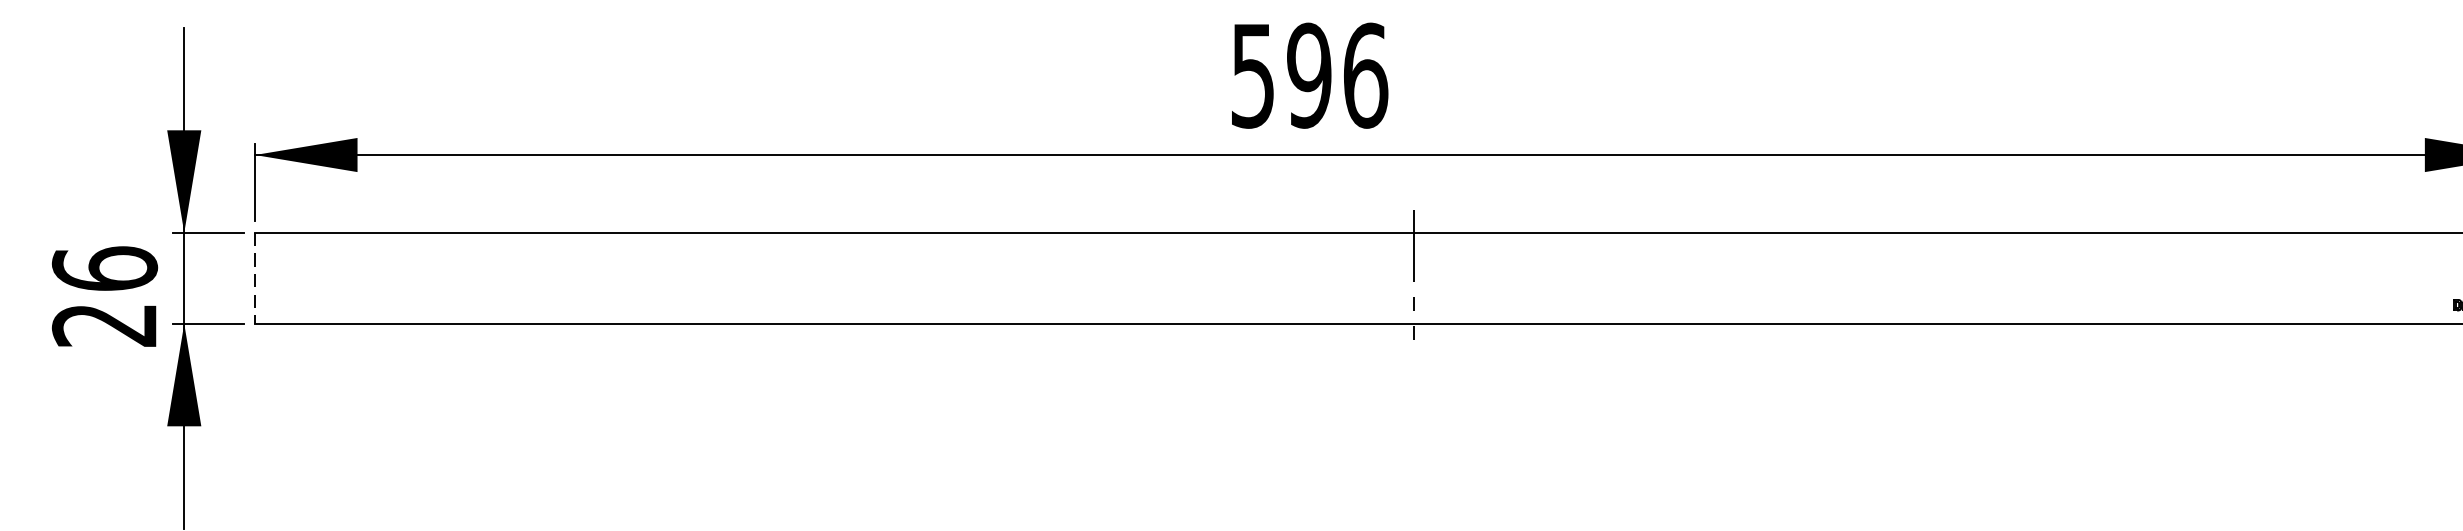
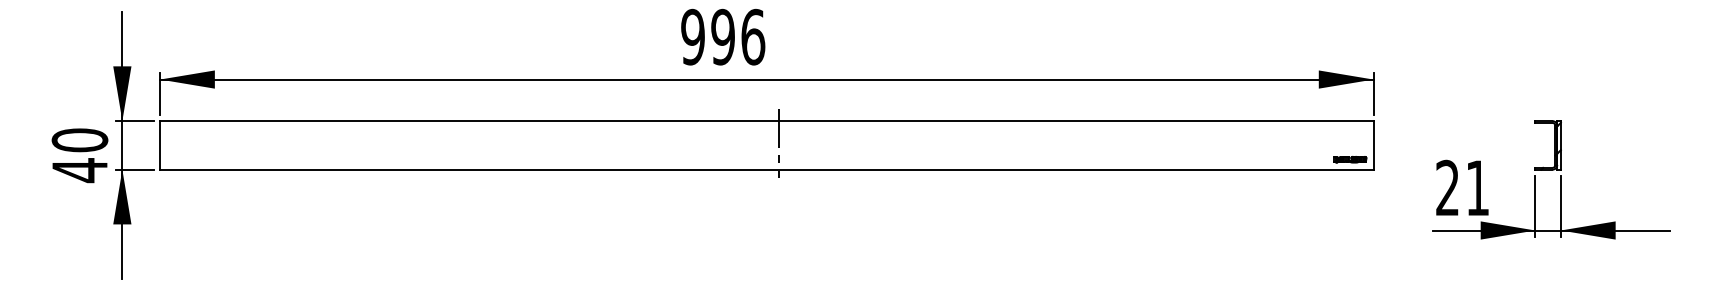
text: (1251, 74) -> (692, 36), 596 -> 996
line: (255, 278) -> (160, 145), dashed -> solid
text: (104, 297) -> (79, 155), 26 -> 40

